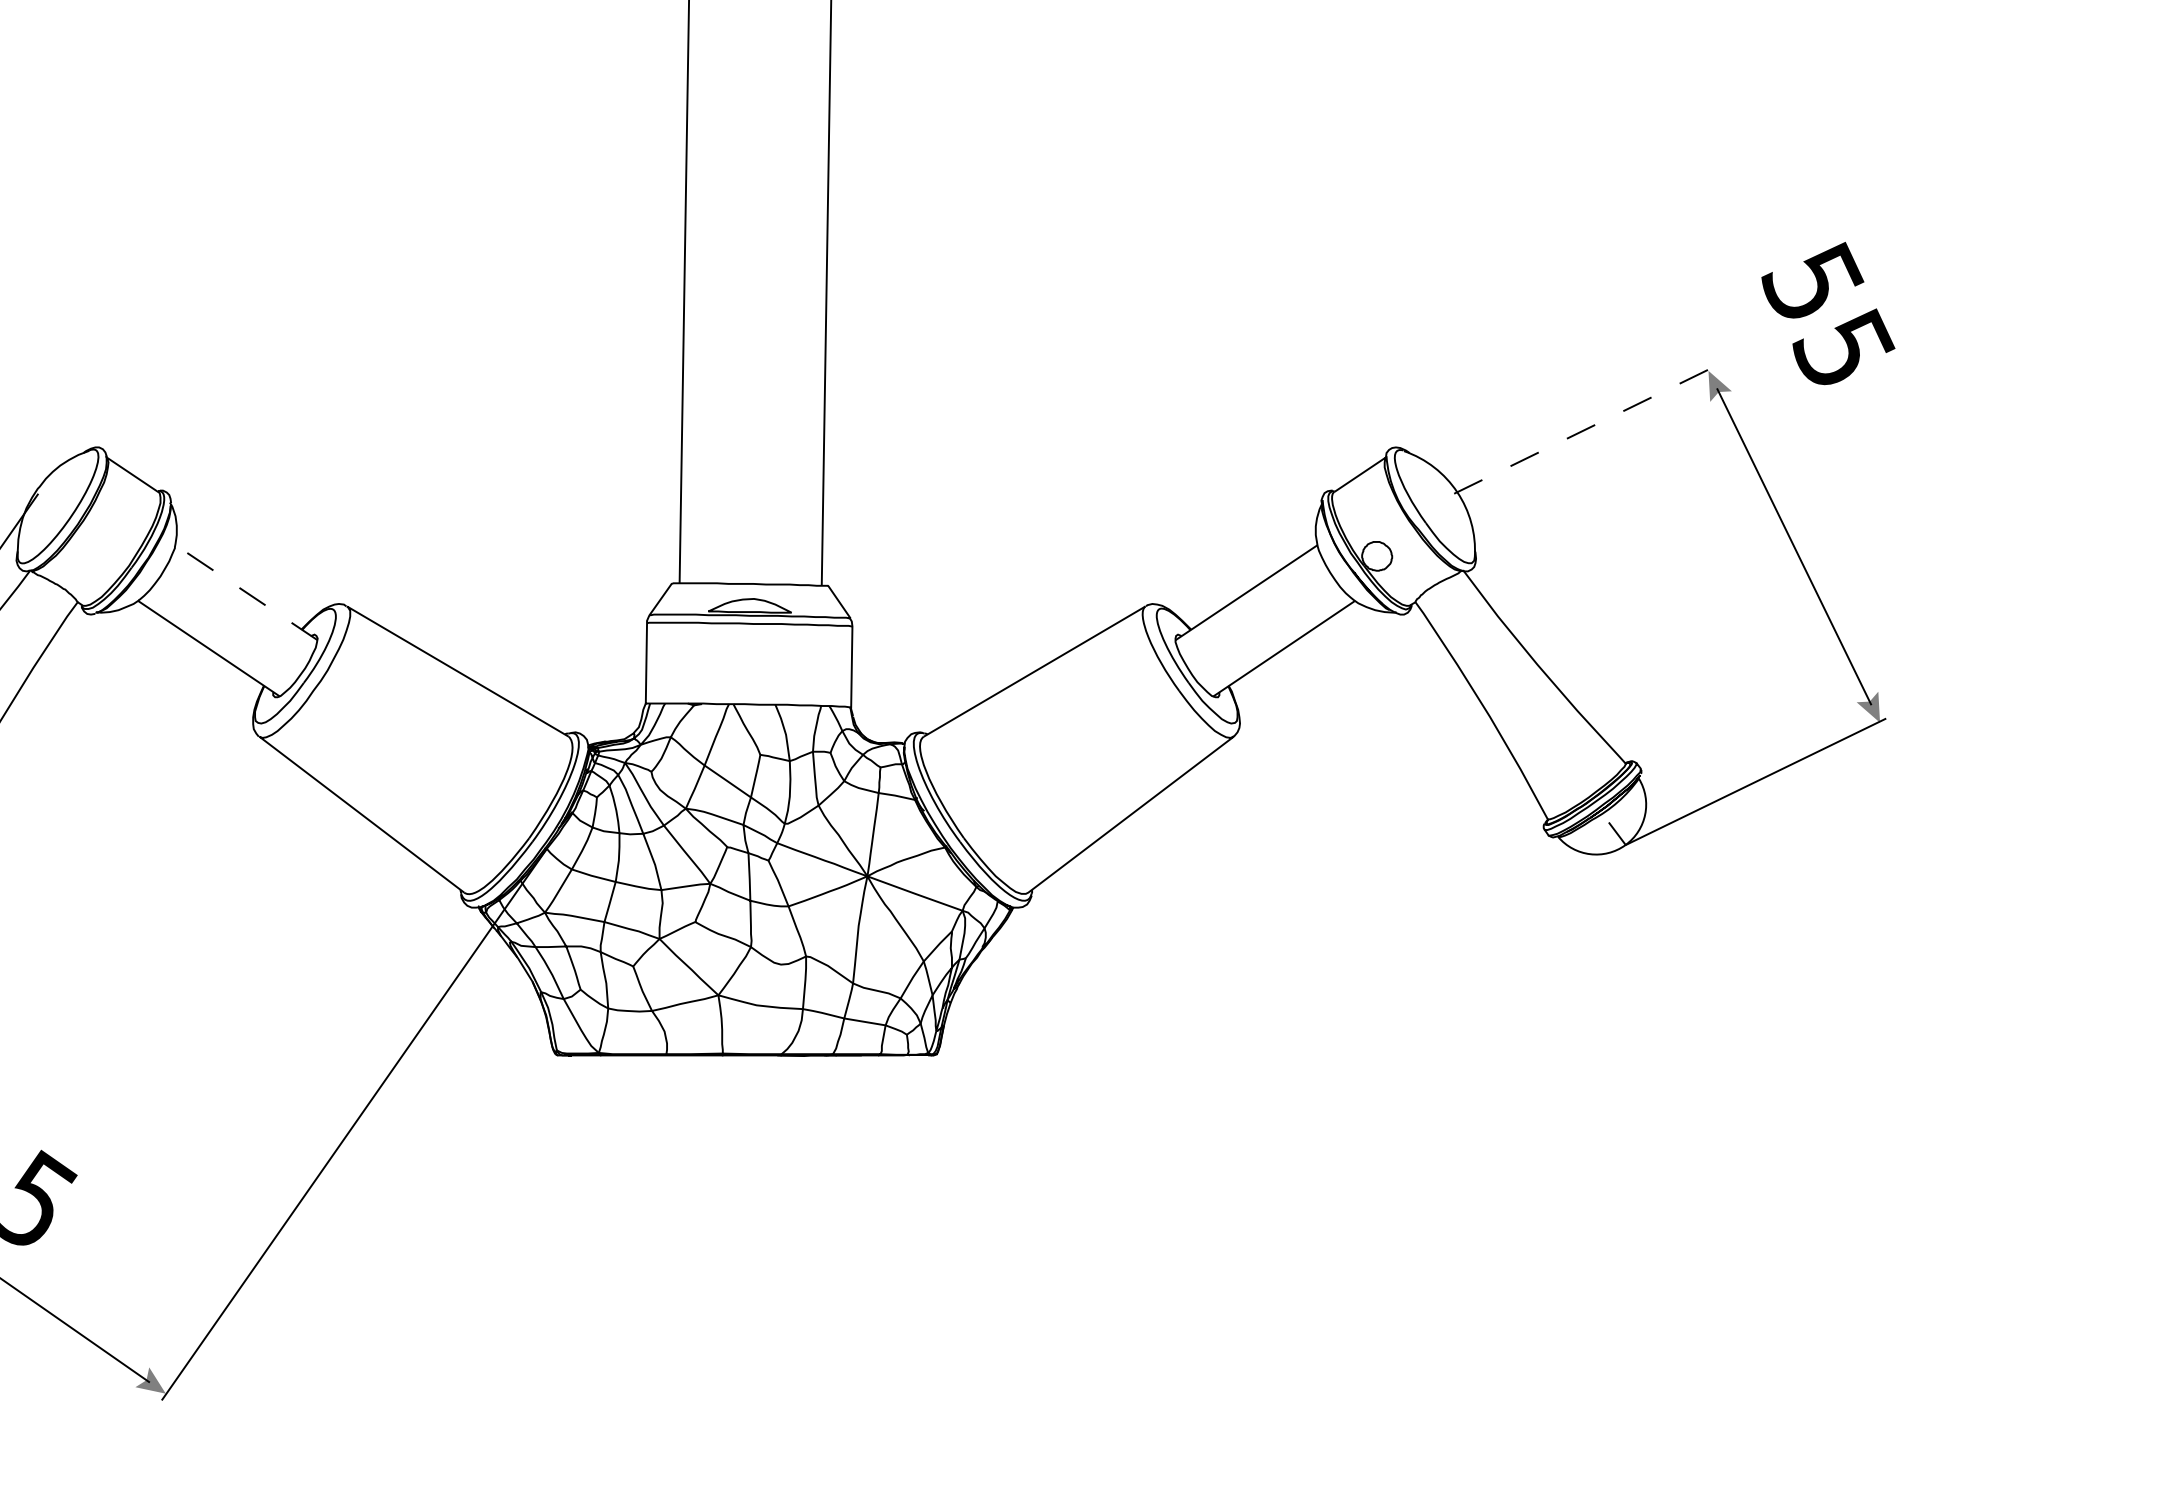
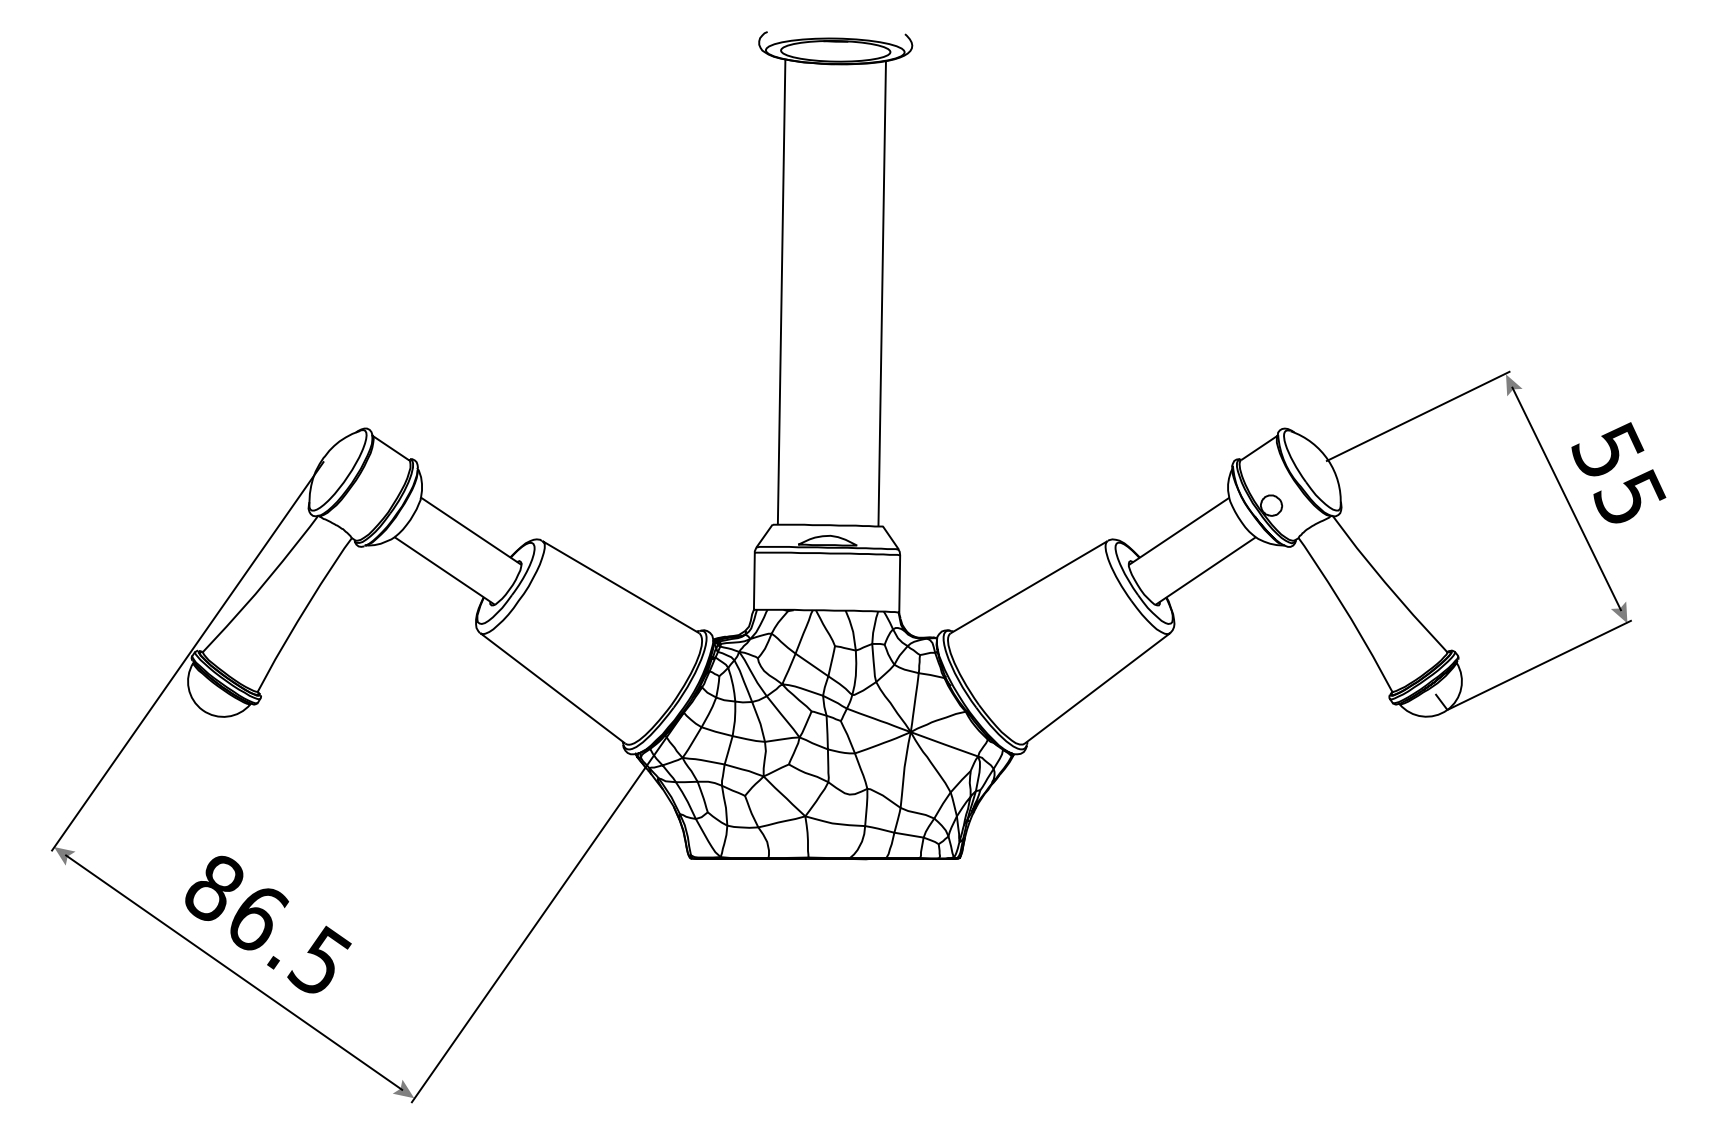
text: (1827, 313) -> (1618, 472), moved
line: (1584, 430) -> (1418, 416), dashed -> solid
line: (246, 592) -> (471, 531), dashed -> solid

